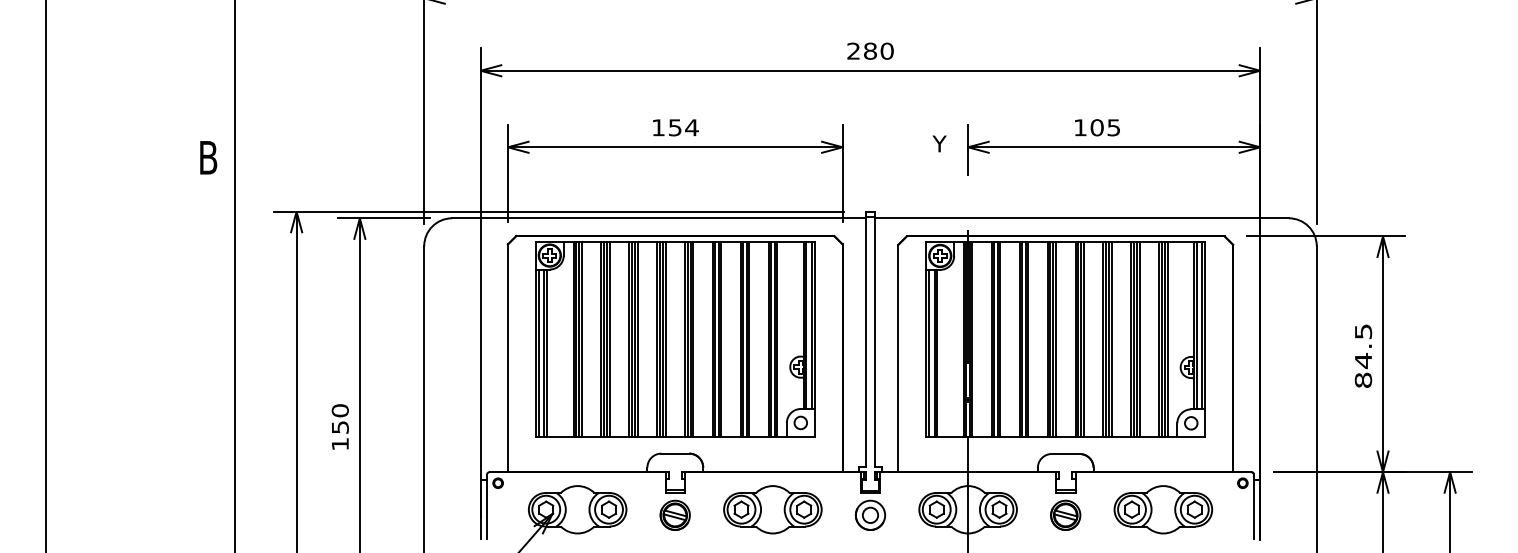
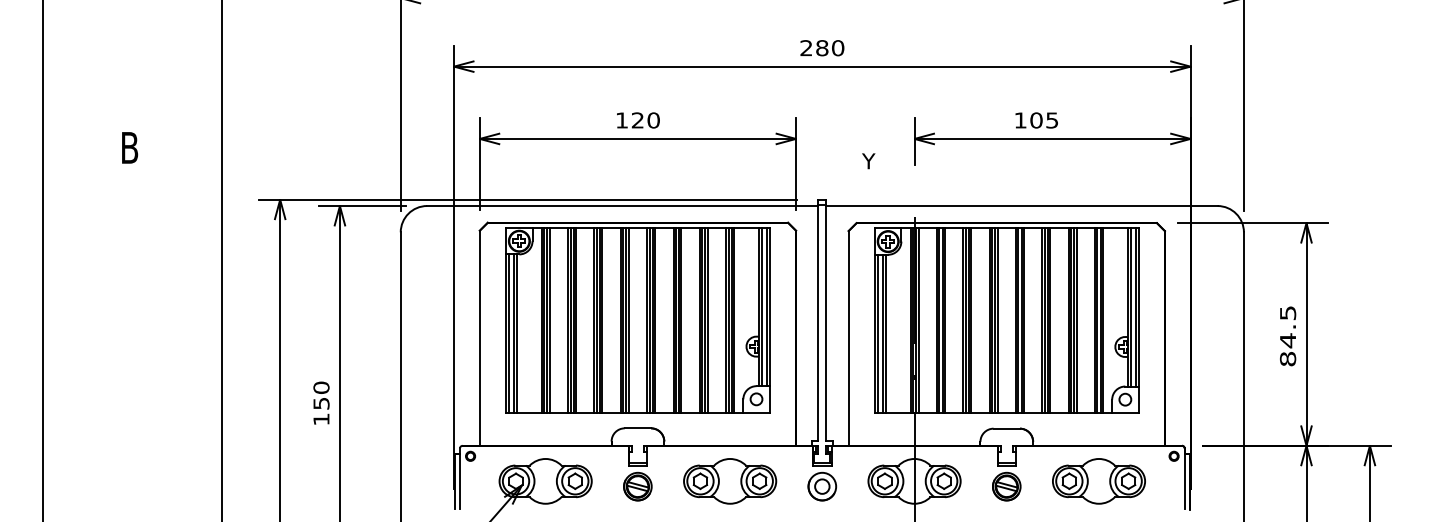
text: (683, 127) -> (645, 120), 154 -> 120
text: (939, 143) -> (868, 160), moved
text: (208, 157) -> (129, 147), moved

